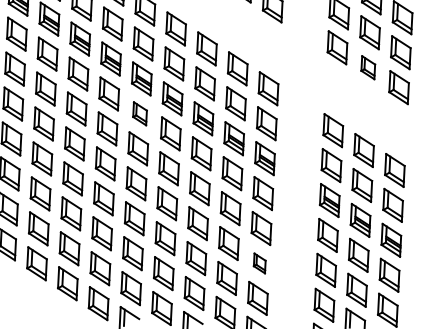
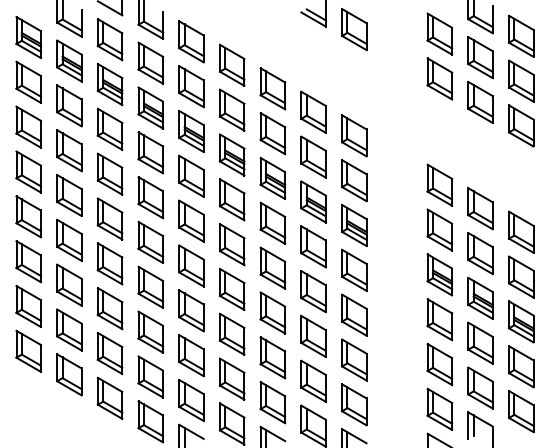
part: (368, 67) -> (480, 102), size x1.43
part: (140, 113) -> (191, 175), size x1.43
part: (259, 263) -> (354, 359), size x1.67

